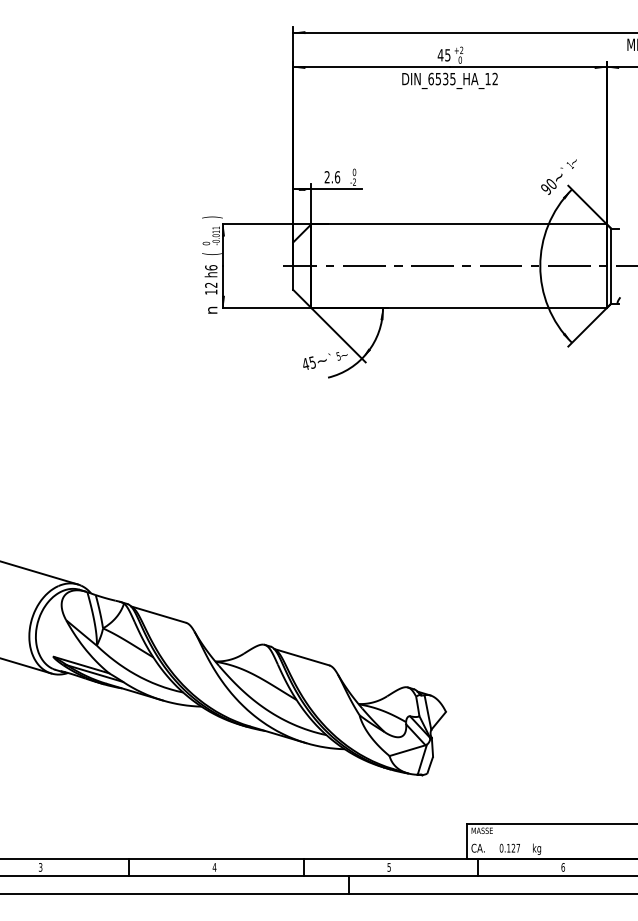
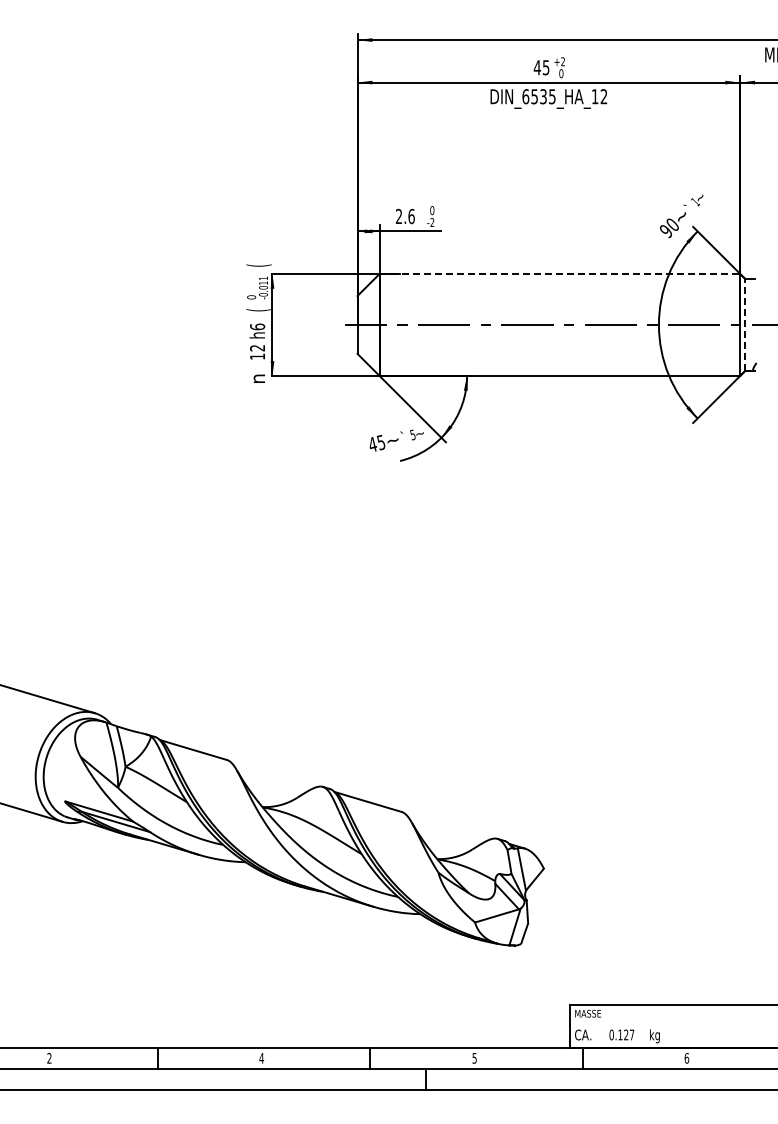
text: (212, 217) -> (258, 265), ) -> (
line: (459, 223) -> (560, 273), solid -> dashed
line: (611, 265) -> (745, 324), solid -> dashed
text: (40, 867) -> (49, 1058), 3 -> 2

